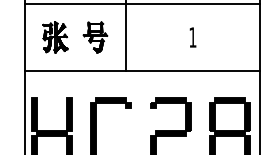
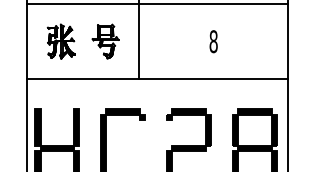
text: (192, 37) -> (213, 41), 1 -> 8

